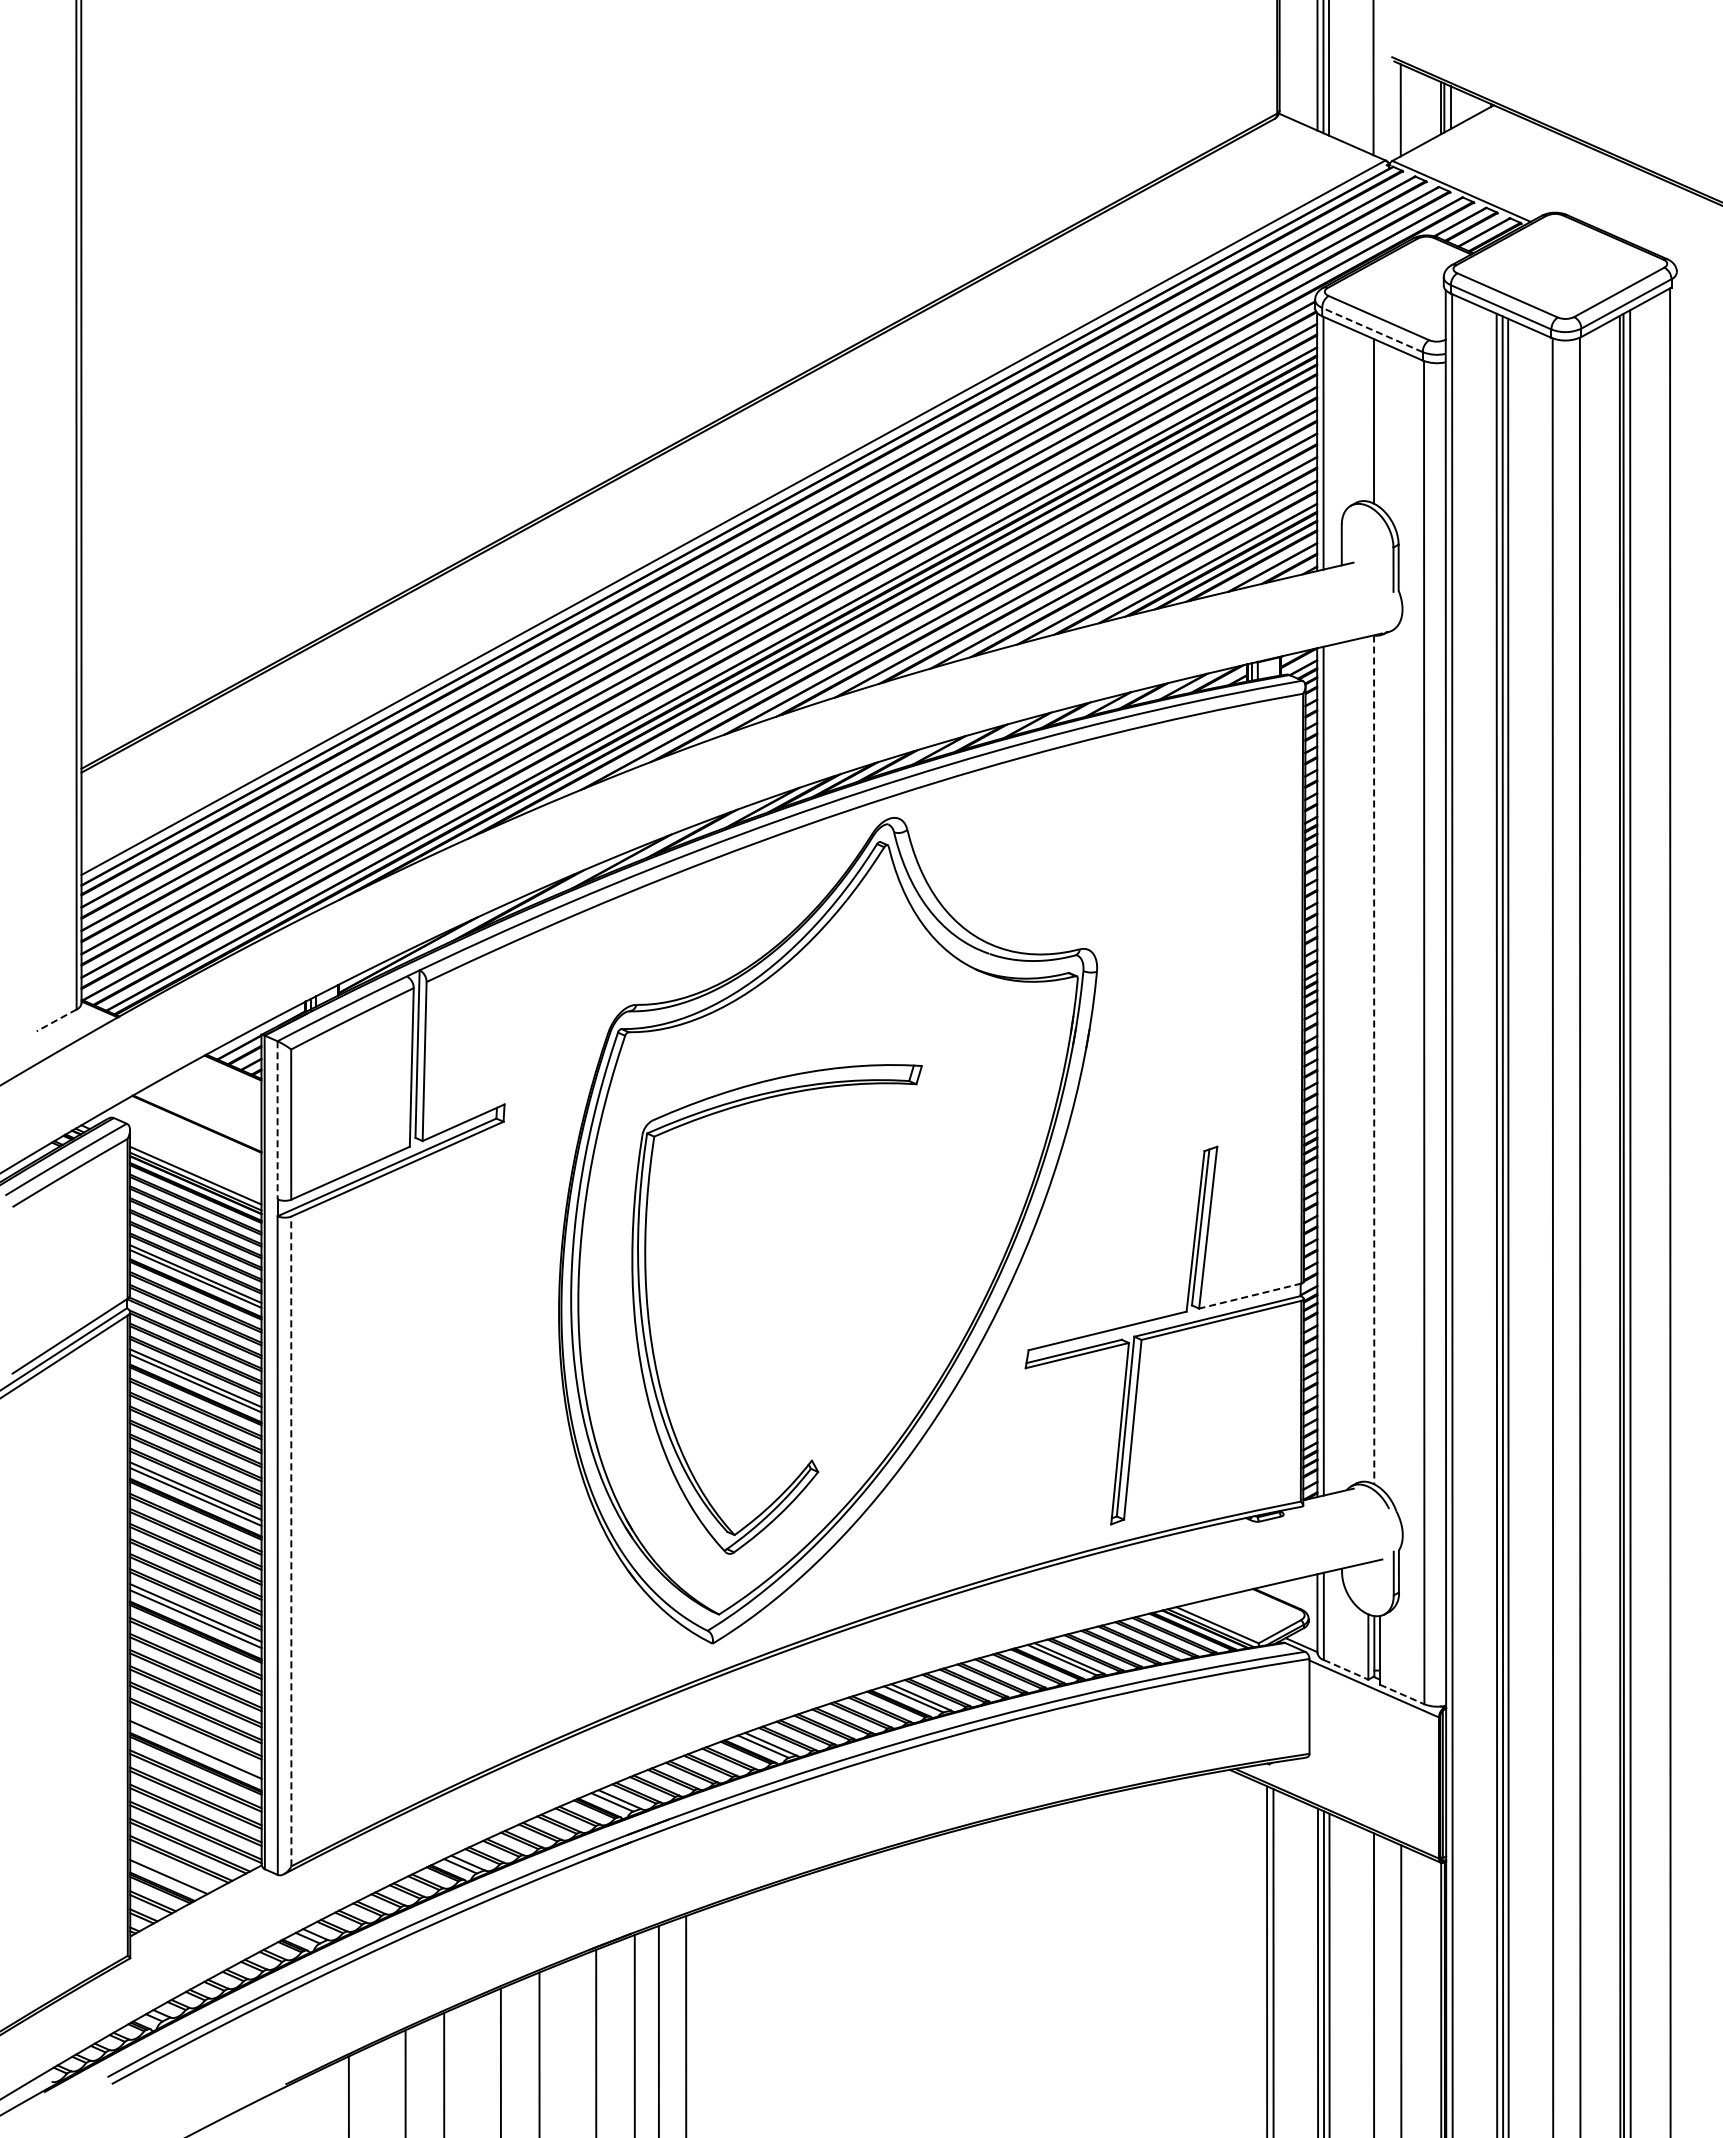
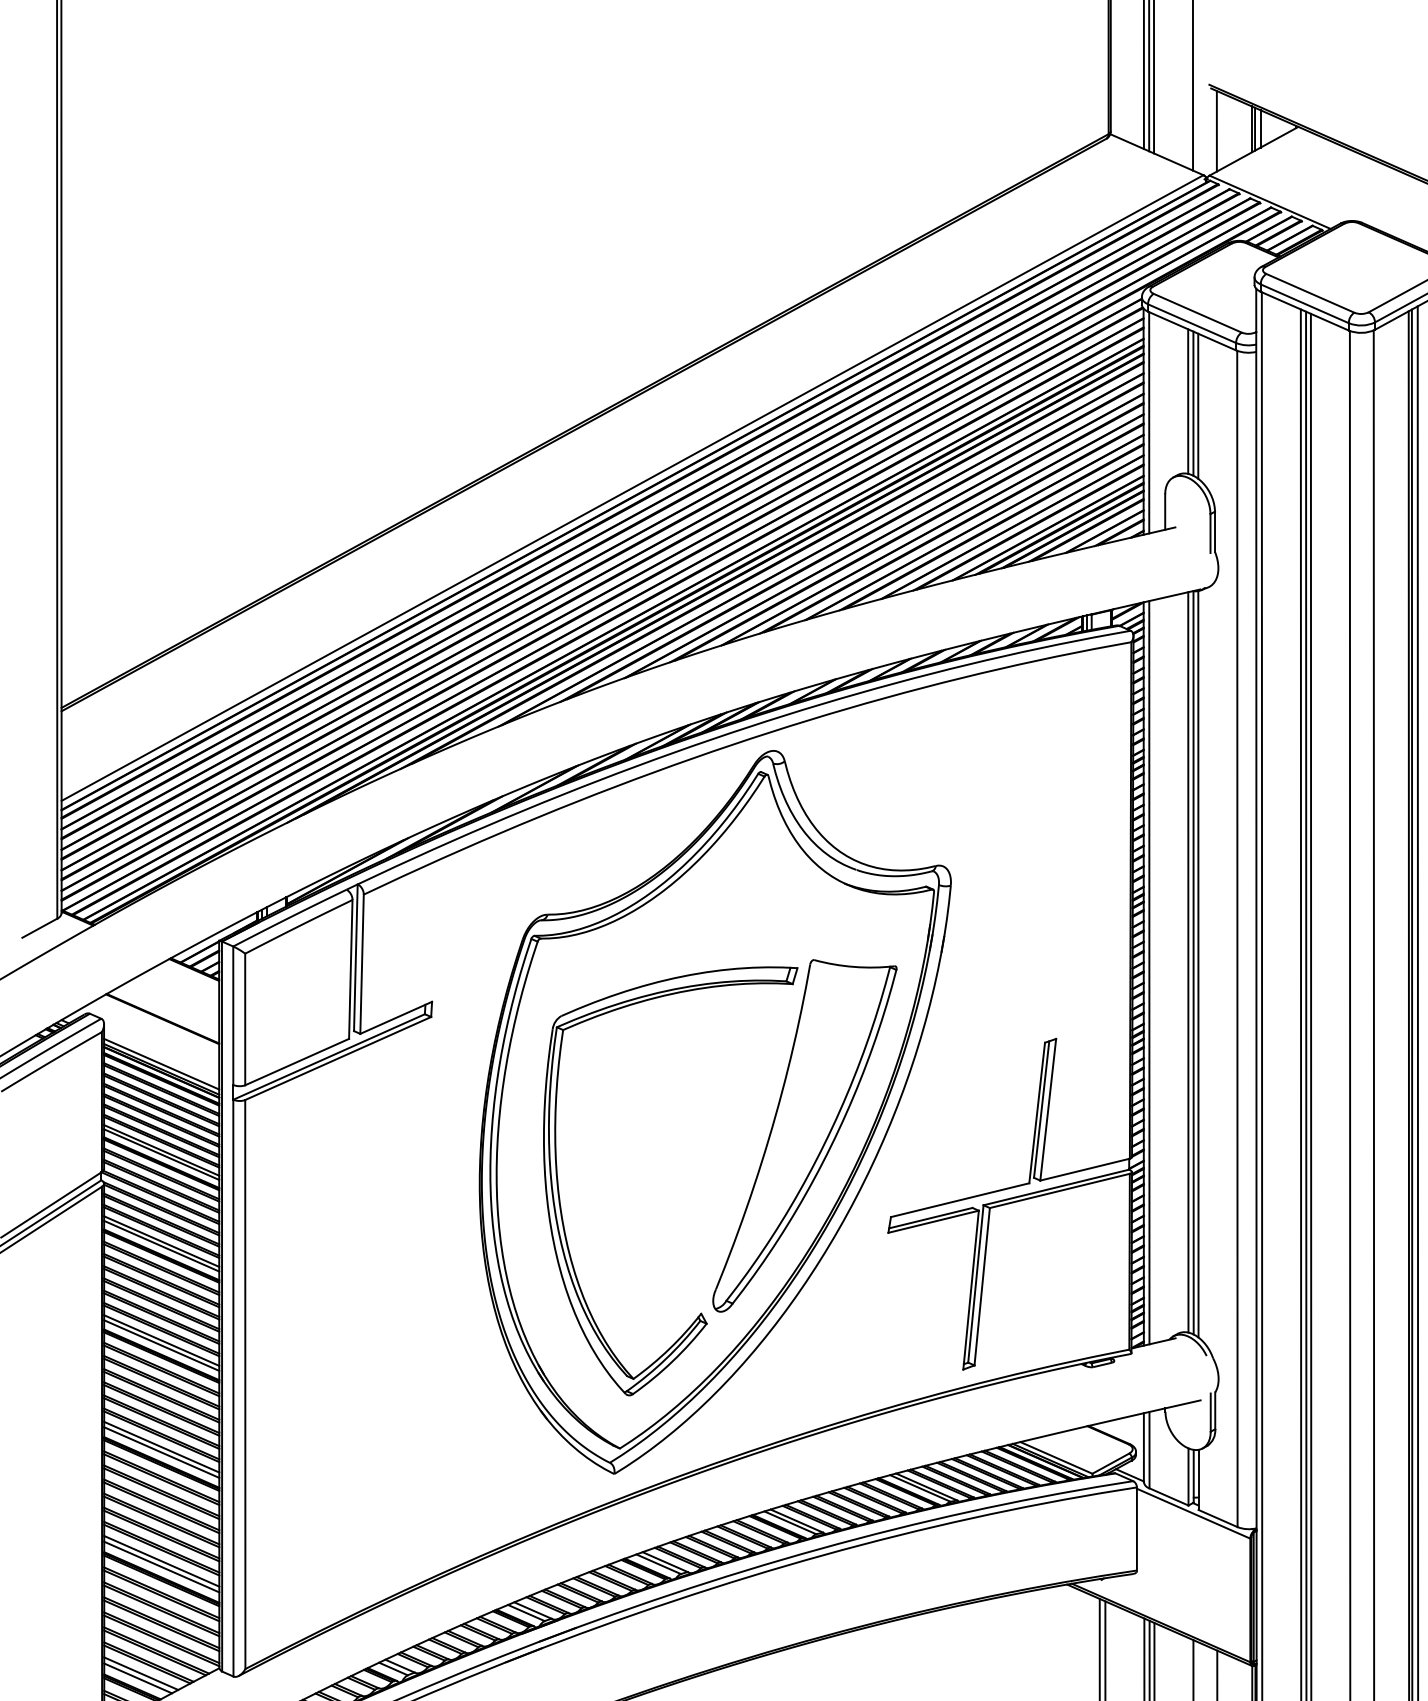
line: (1372, 330) -> (1192, 324), dashed -> solid
line: (1368, 418) -> (1188, 401), added
line: (1379, 424) -> (1198, 406), added
line: (56, 1020) -> (39, 928), dashed -> solid
line: (1368, 1059) -> (1188, 962), added
line: (1374, 1060) -> (1193, 963), dashed -> solid
line: (1379, 1061) -> (1198, 964), added
line: (277, 1120) -> (233, 1015), dashed -> solid
part: (929, 1257) -> (804, 1135), added
line: (1250, 1296) -> (1085, 1170), dashed -> solid
line: (291, 1541) -> (245, 1384), dashed -> solid
line: (1346, 1670) -> (1169, 1497), dashed -> solid
line: (1402, 1694) -> (1218, 1518), dashed -> solid
line: (195, 1743) -> (161, 1561), added
line: (172, 1871) -> (141, 1673), added

